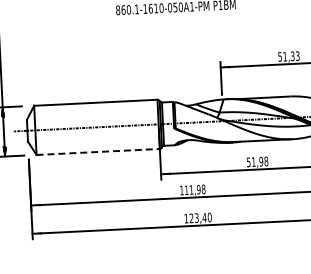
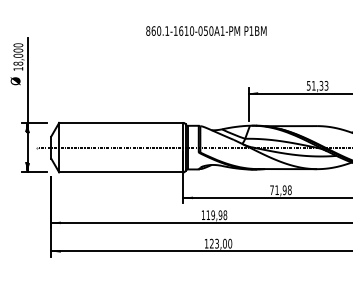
line: (98, 152) -> (121, 172), dashed -> solid
text: (248, 162) -> (271, 190), 51,98 -> 71,98
text: (191, 190) -> (213, 215), 111,98 -> 119,98
text: (204, 217) -> (224, 243), 123,40 -> 123,00

